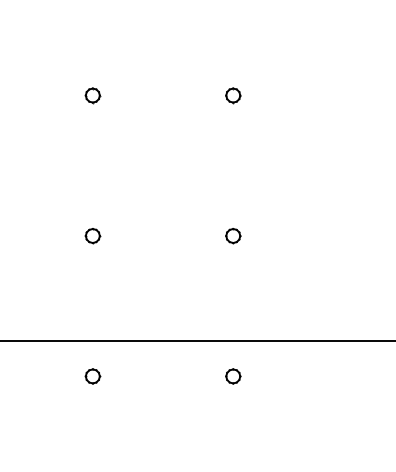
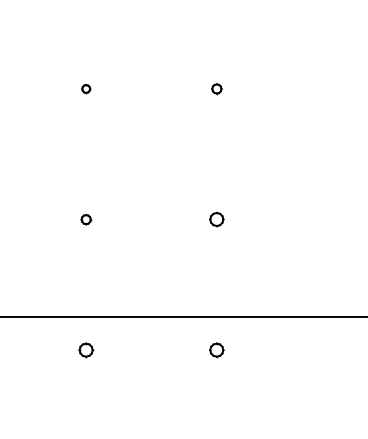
part: (92, 95) -> (85, 88), size x0.6
part: (233, 95) -> (217, 88), size x0.7
part: (92, 236) -> (85, 219), size x0.7

